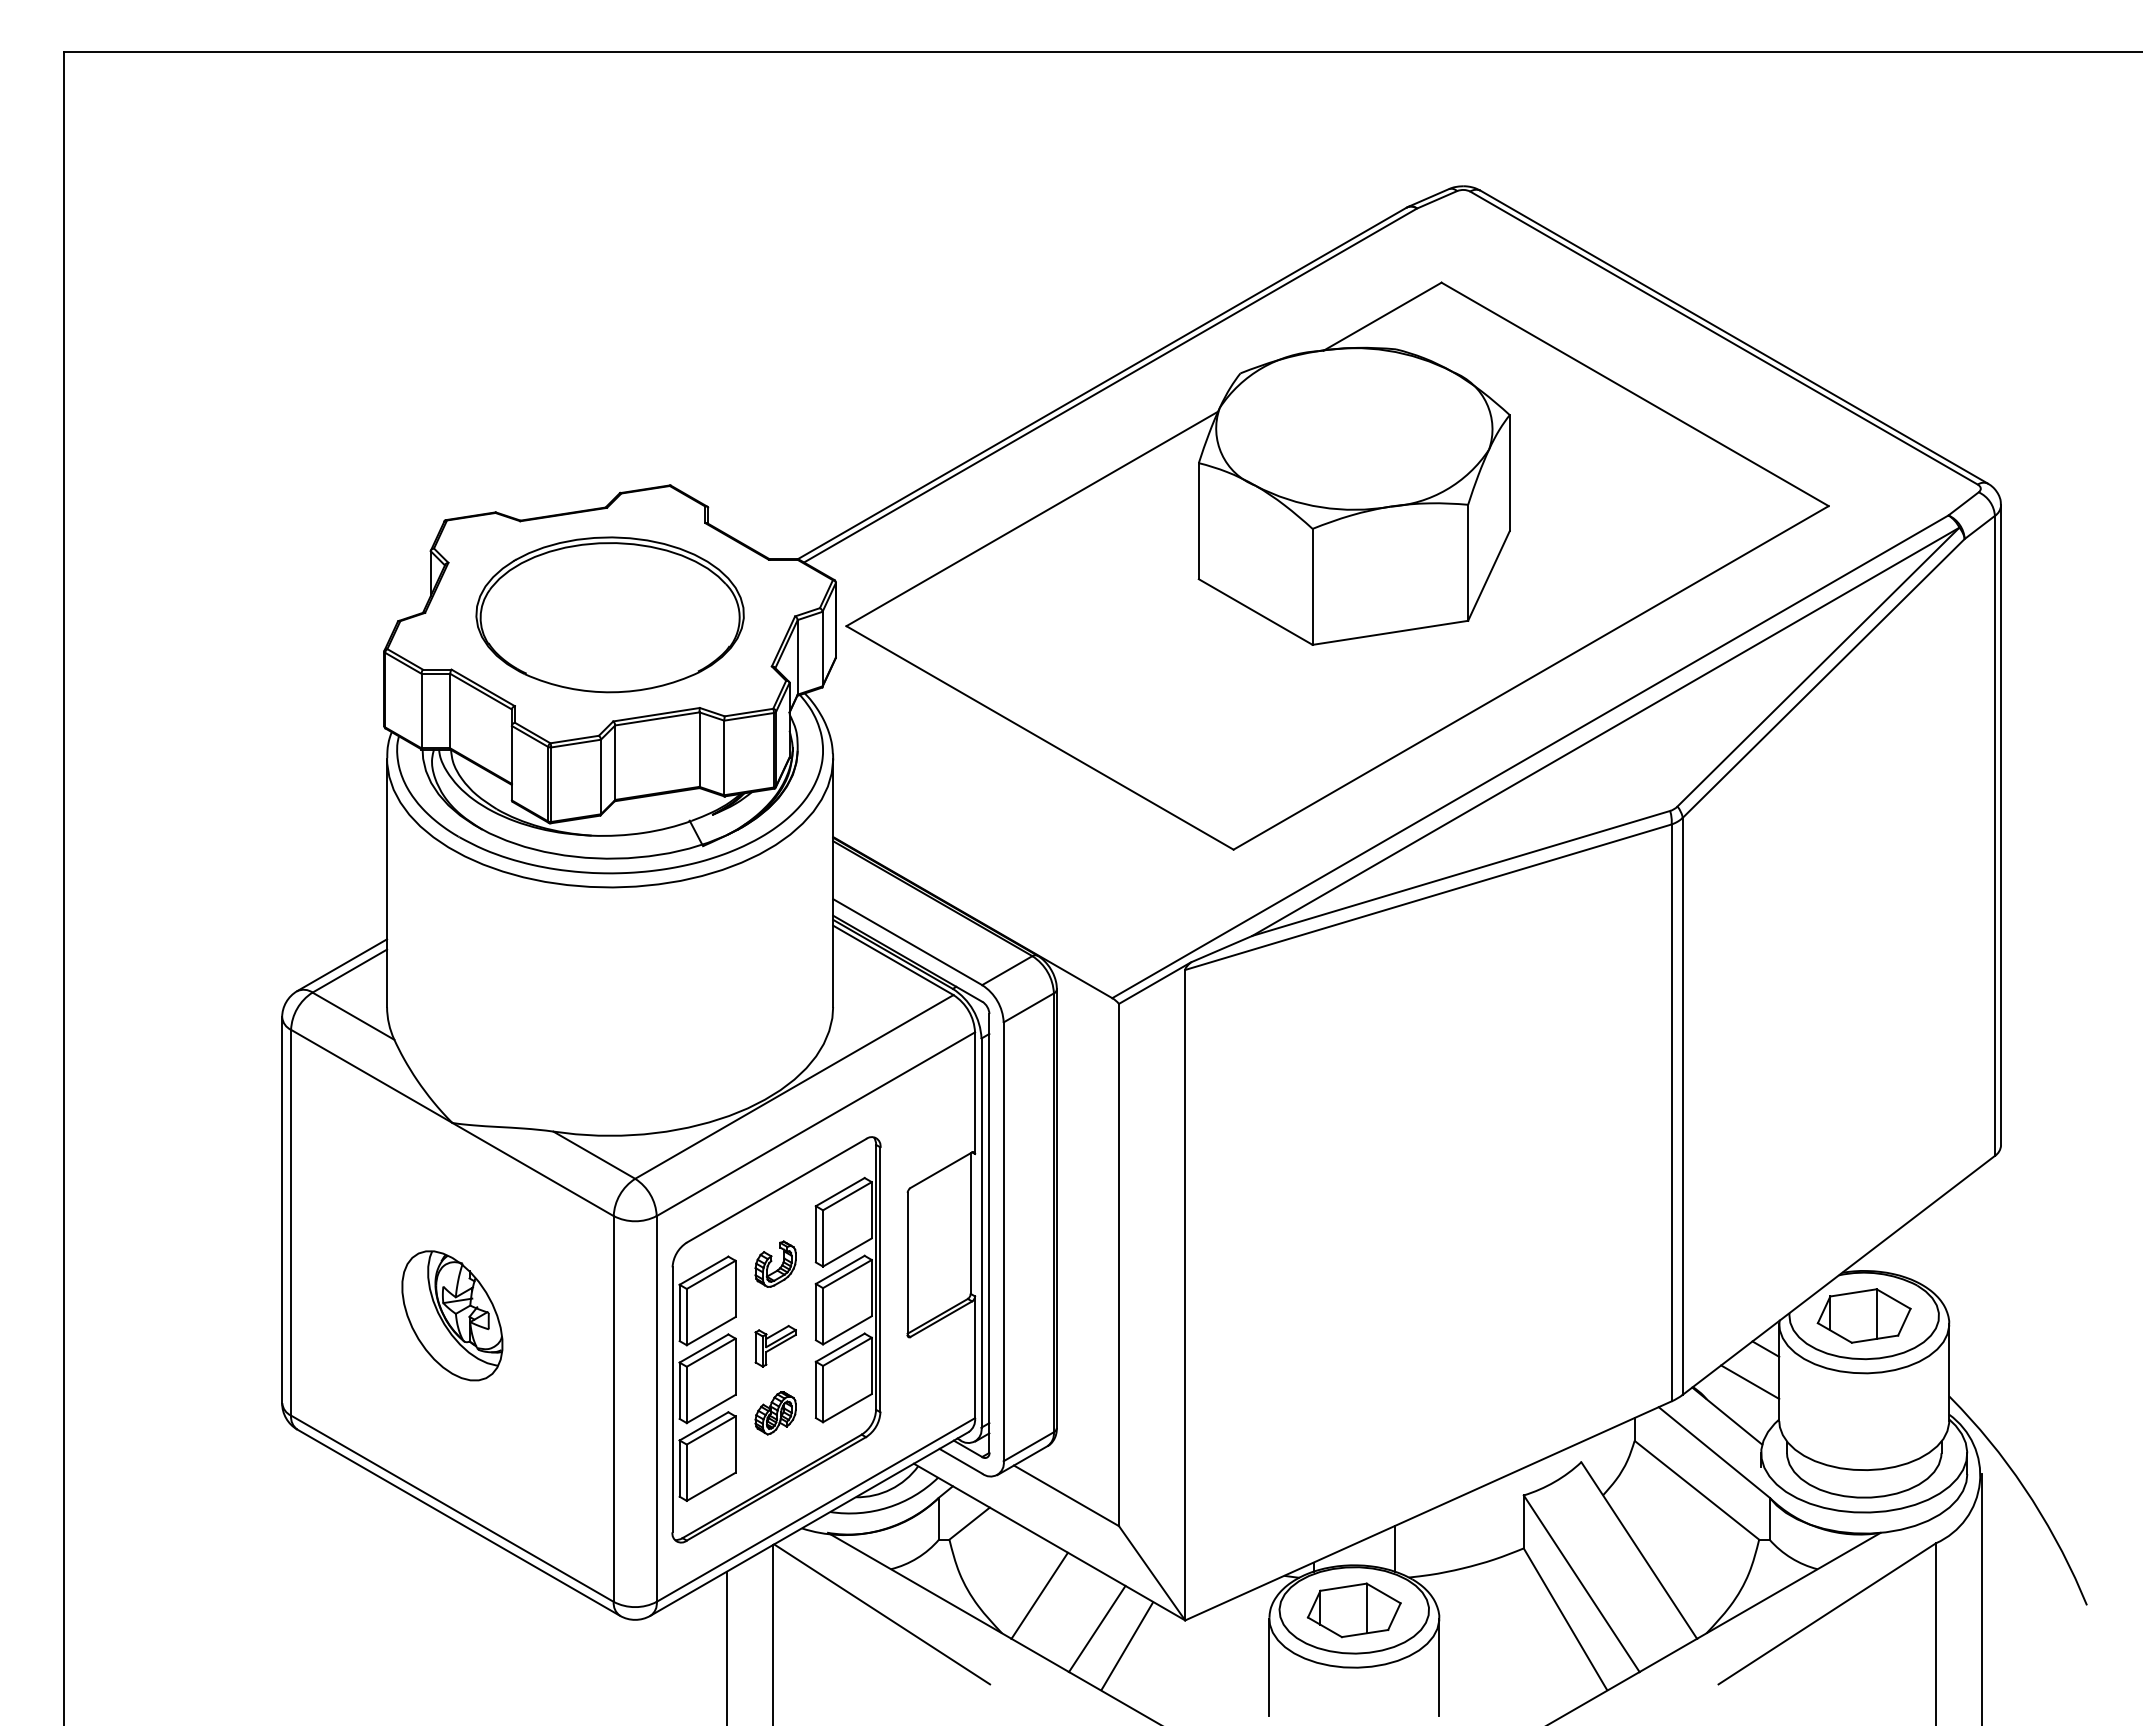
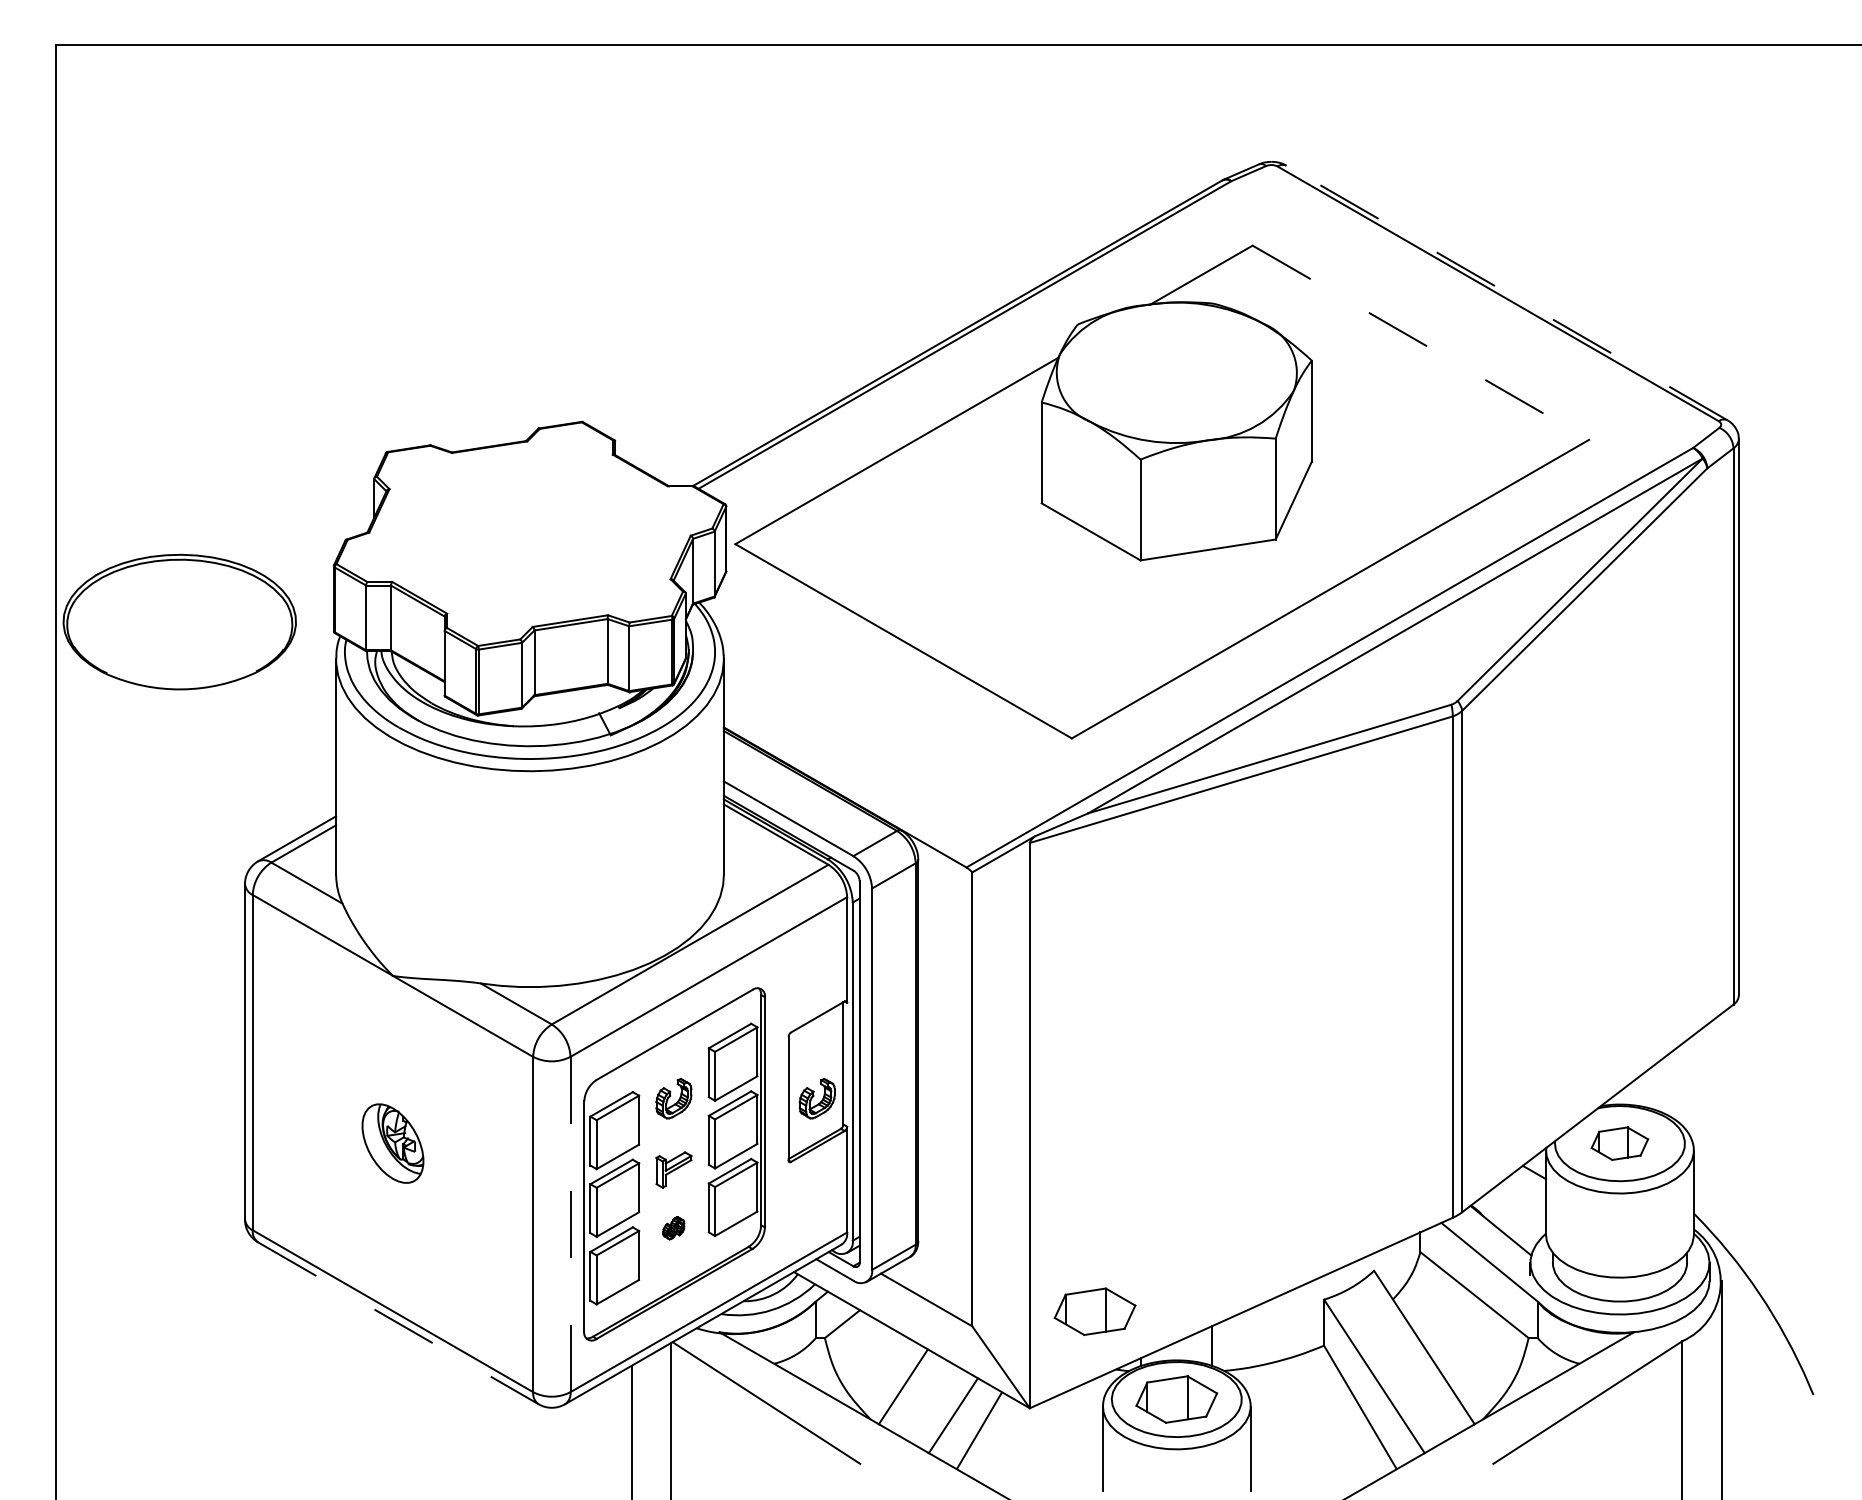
line: (1734, 337) -> (1507, 293), solid -> dashed
line: (1635, 394) -> (1421, 342), solid -> dashed
part: (609, 614) -> (179, 621), moved
part: (940, 1263) -> (817, 1098), added
part: (452, 1315) -> (393, 1143), size x0.7
part: (1863, 1315) -> (1619, 1143), size x0.7
line: (1750, 1382) -> (1521, 1201), removed
line: (656, 1409) -> (570, 1224), solid -> dashed
part: (775, 1413) -> (673, 1228), size x0.6
part: (1259, 1509) -> (1094, 1311), added
line: (459, 1522) -> (399, 1323), solid -> dashed

